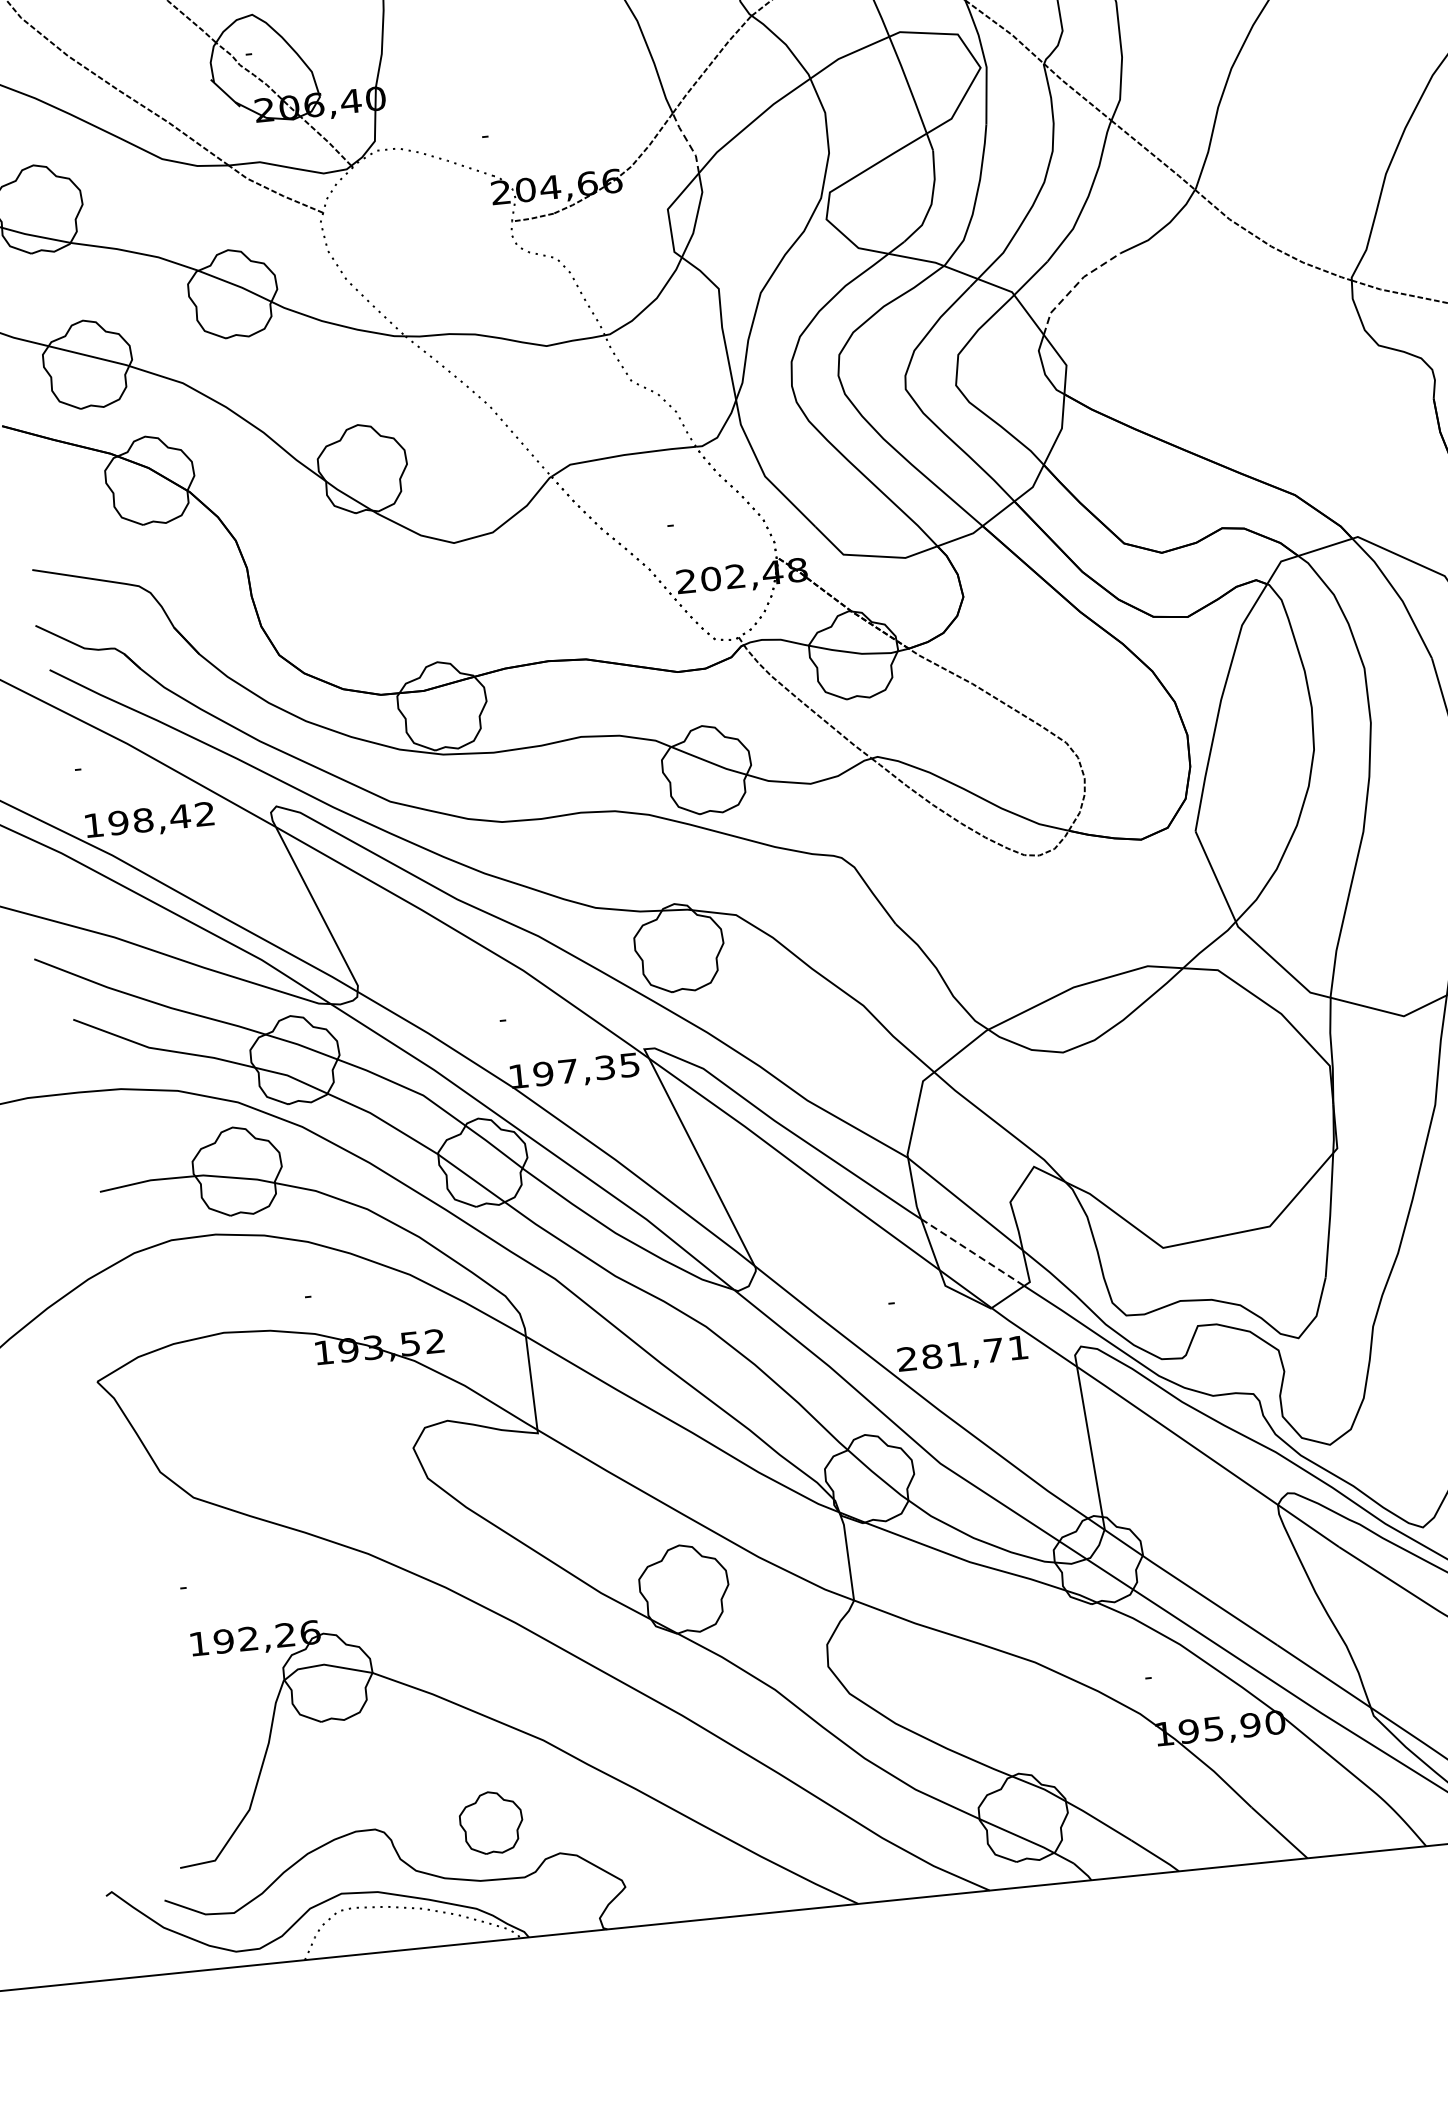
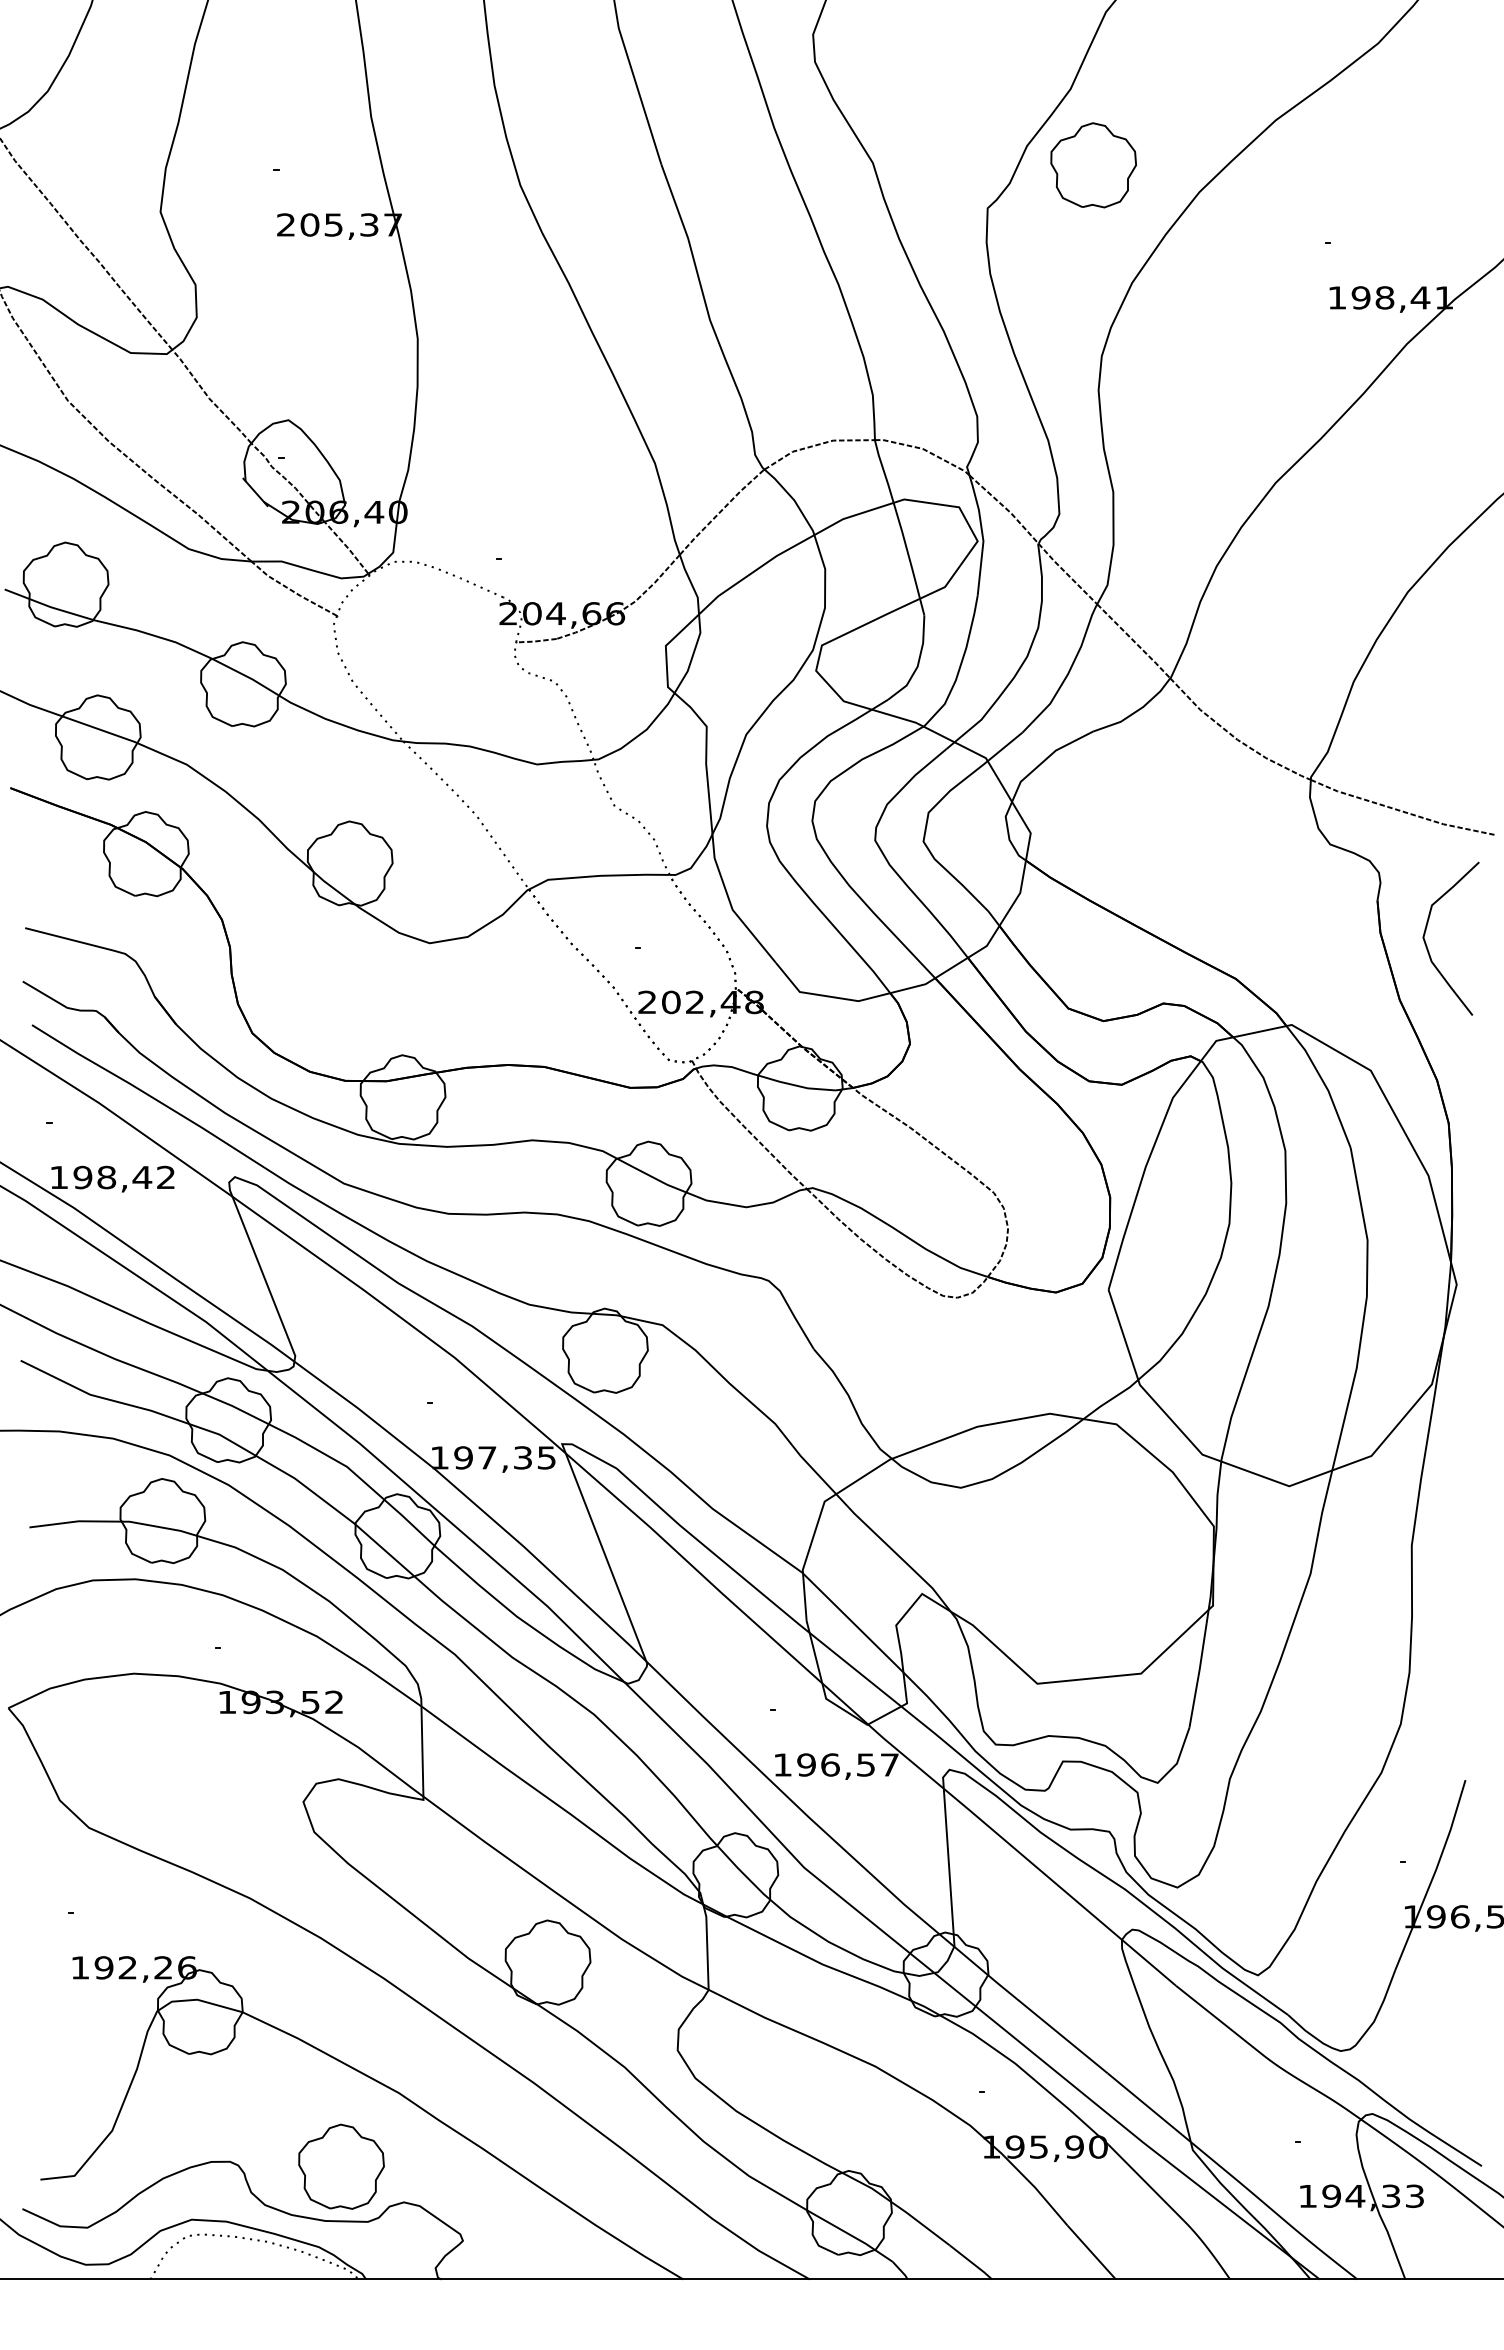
line: (688, 142) -> (691, 584), dashed -> solid
line: (1075, 287) -> (1046, 759), dashed -> solid
line: (972, 1252) -> (855, 1669), dashed -> solid
text: (962, 1353) -> (835, 1764), 281,71 -> 196,57
part: (491, 1822) -> (341, 2166), size x1.43

